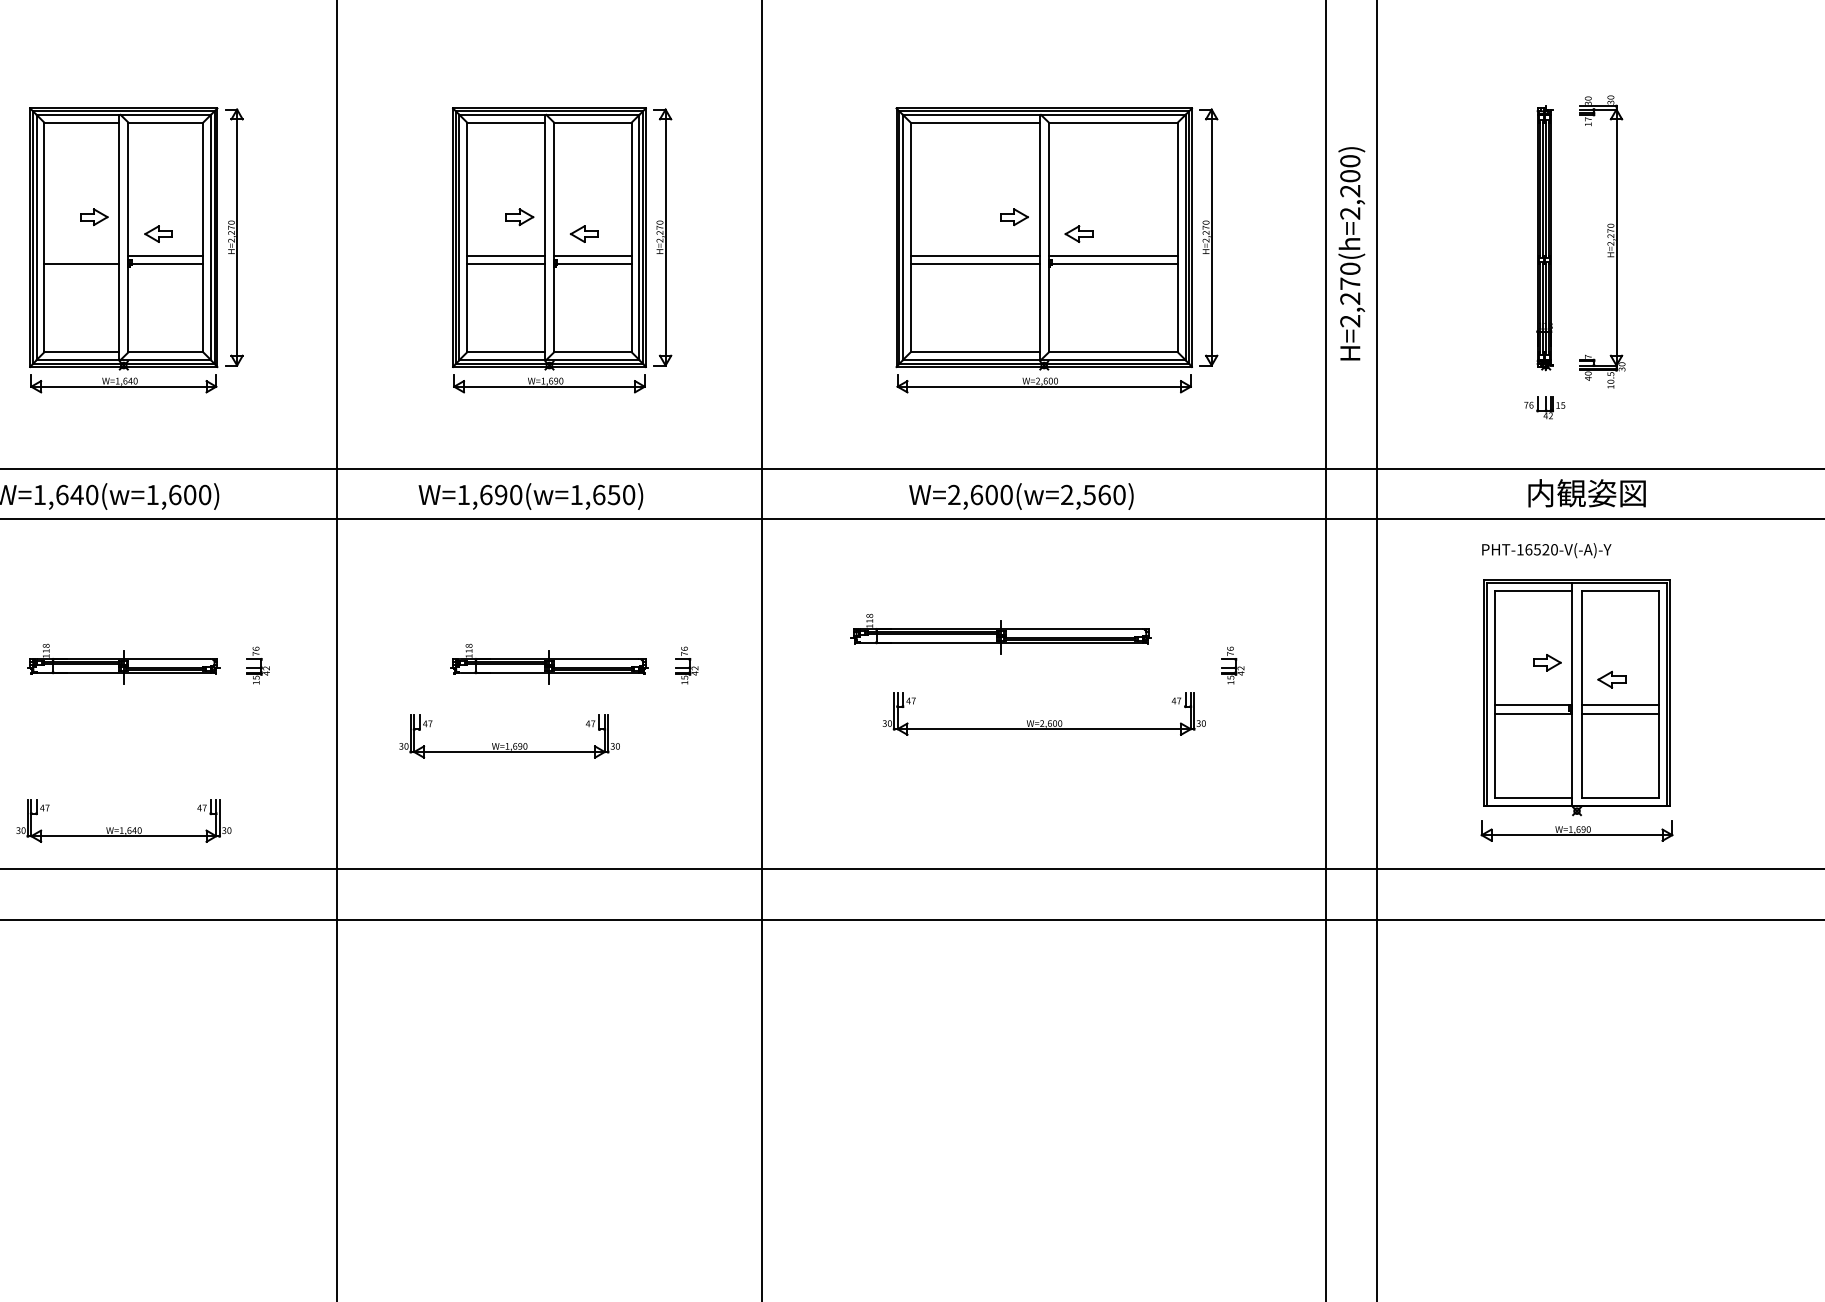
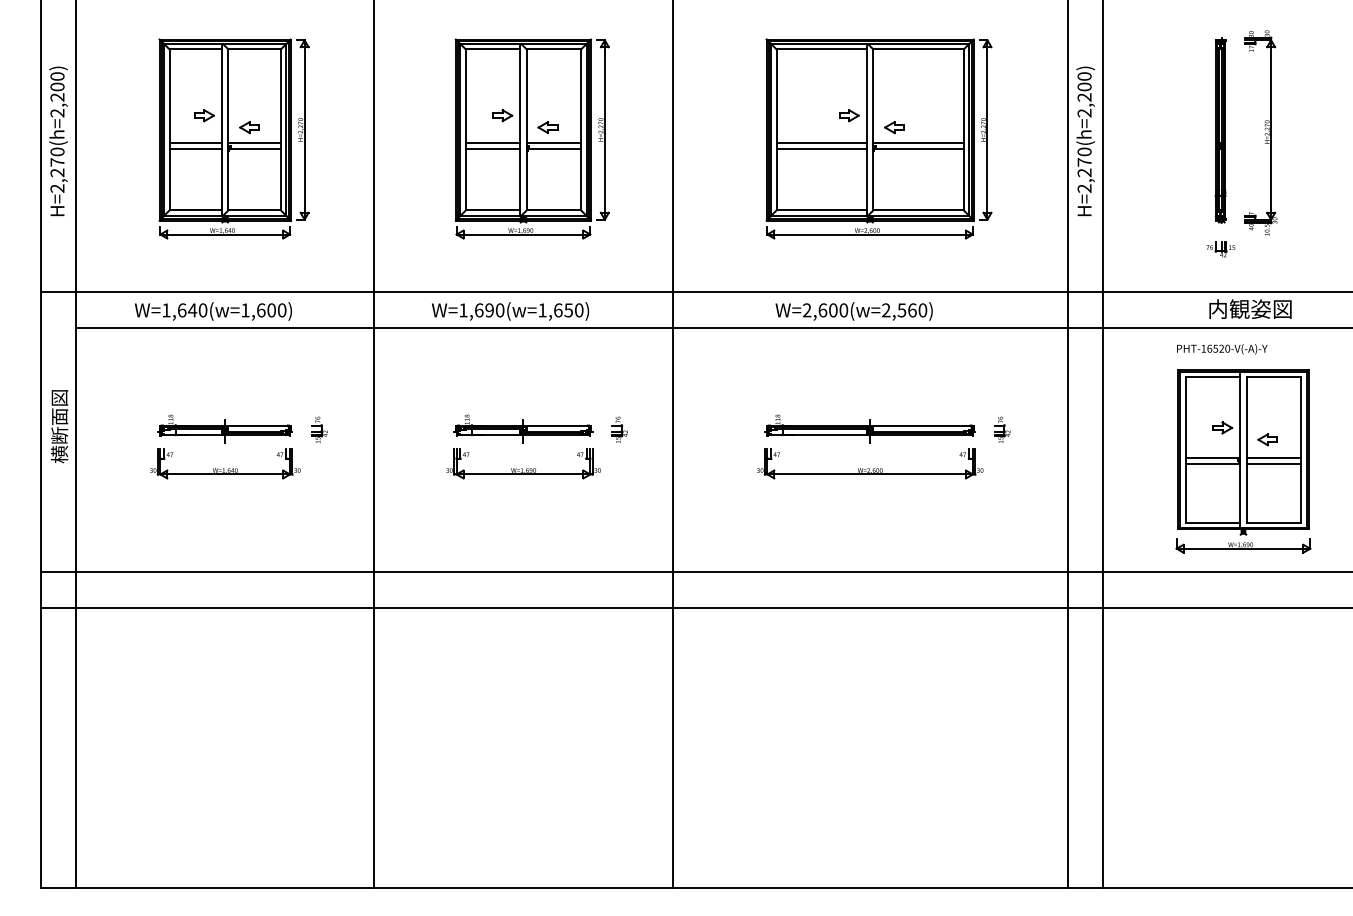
line: (81, 255) -> (195, 142), added
part: (1000, 633) -> (869, 428), moved
part: (509, 736) -> (523, 463), moved
part: (124, 820) -> (225, 463), moved

